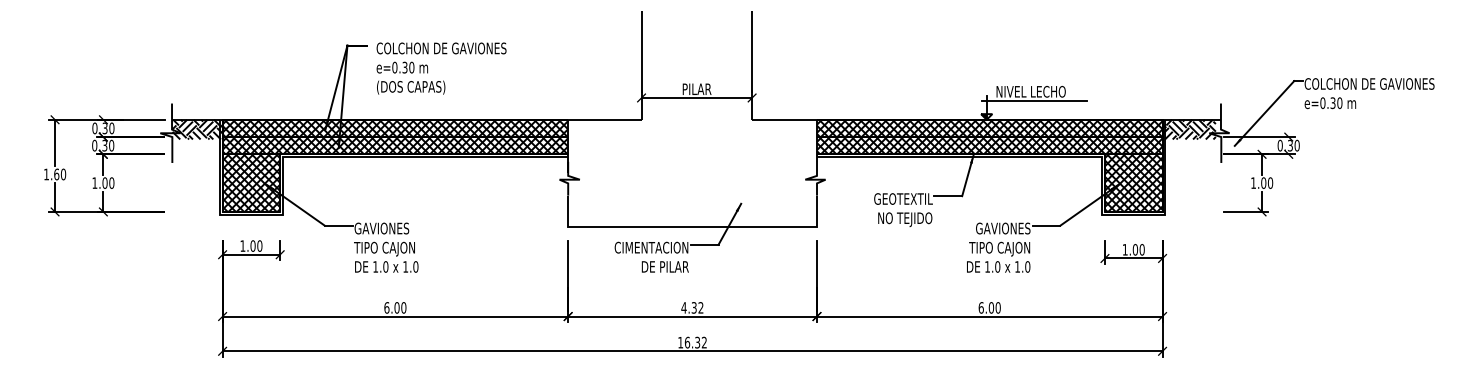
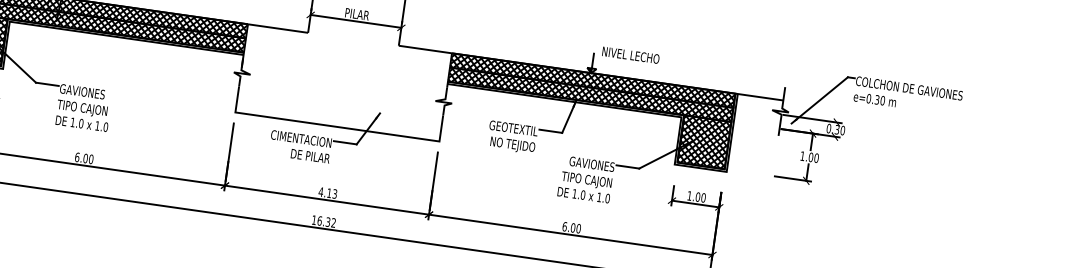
line: (1033, 100) -> (631, 62), removed
hatch: (1189, 129) -> (756, 104), removed
text: (697, 307) -> (332, 193), 4.32 -> 4.13

